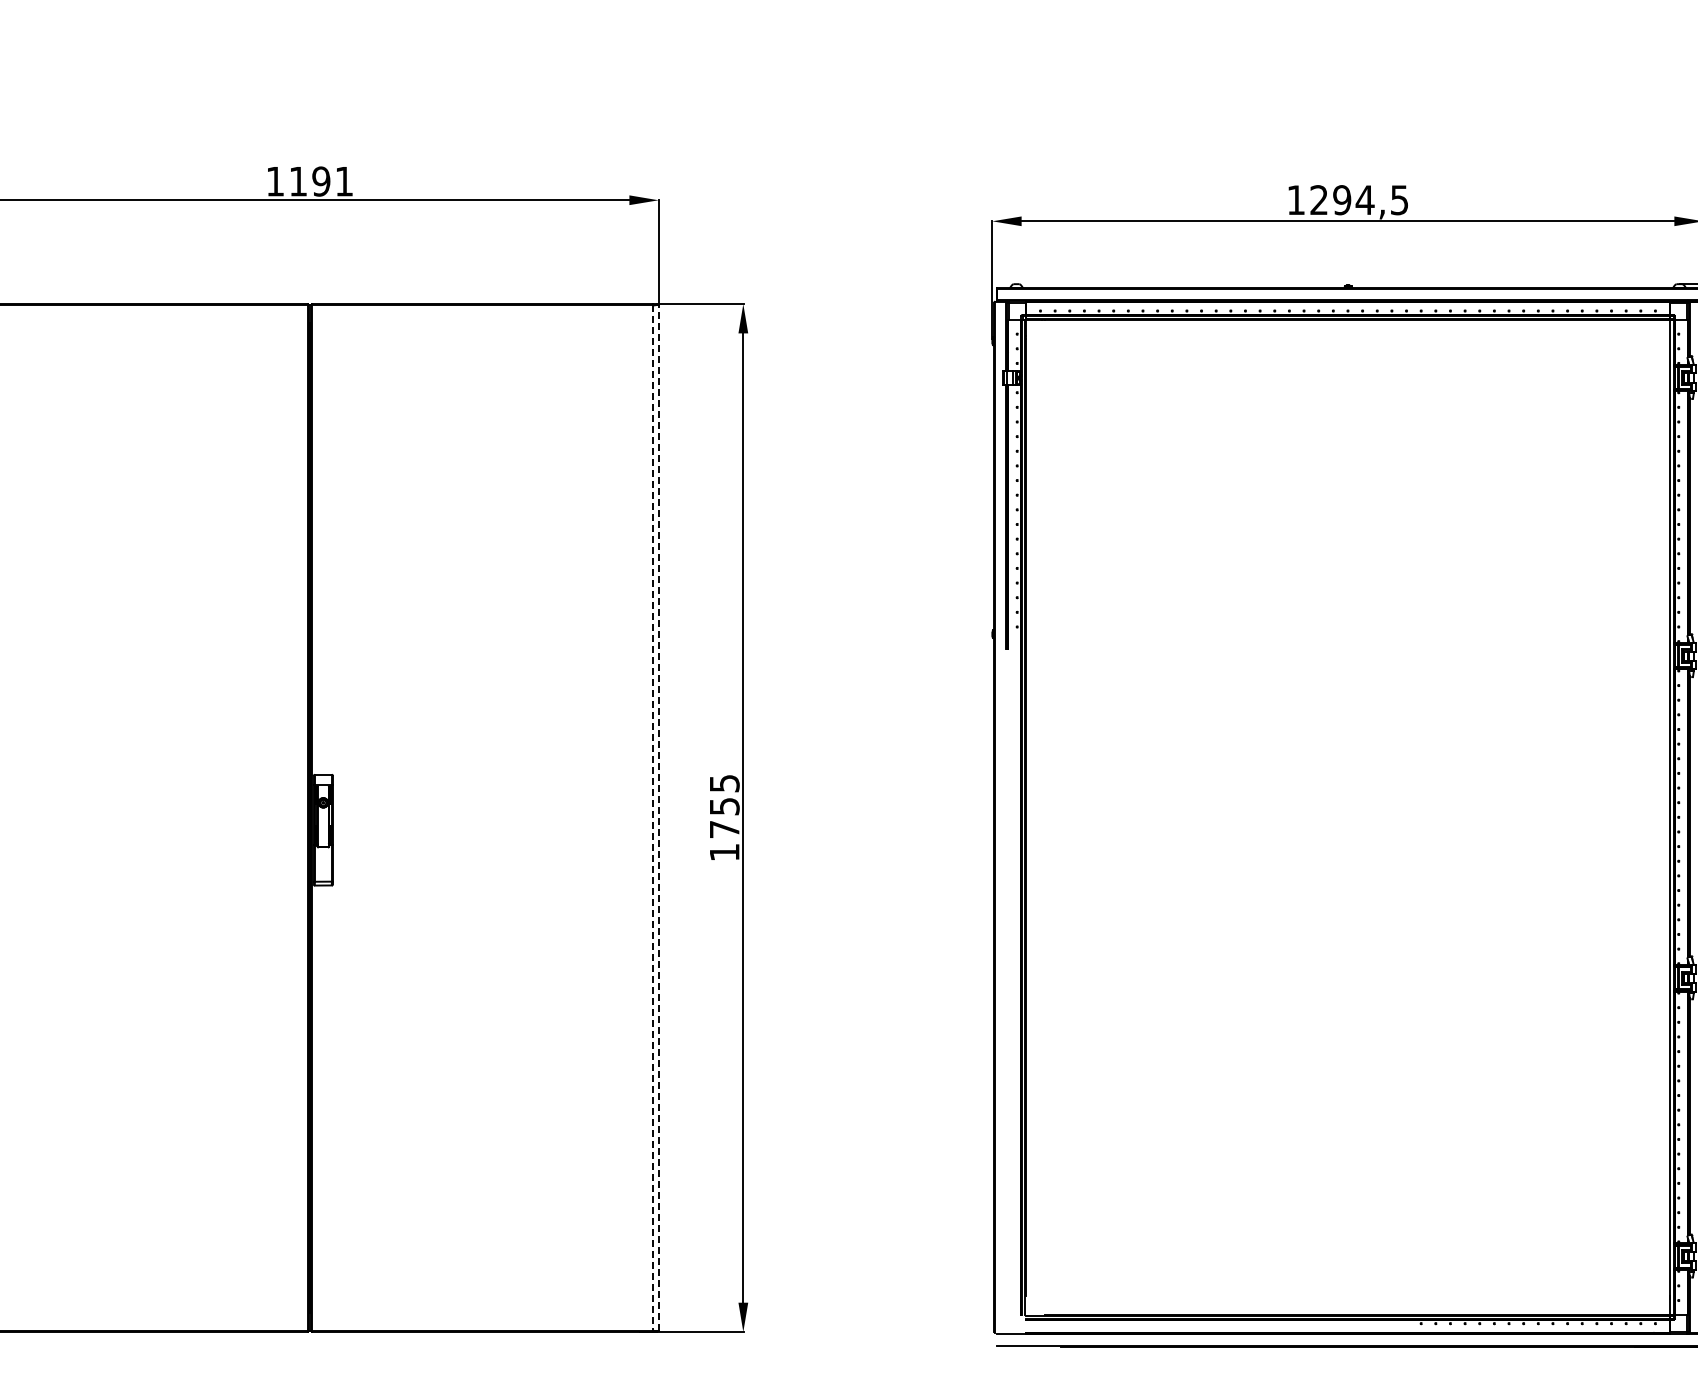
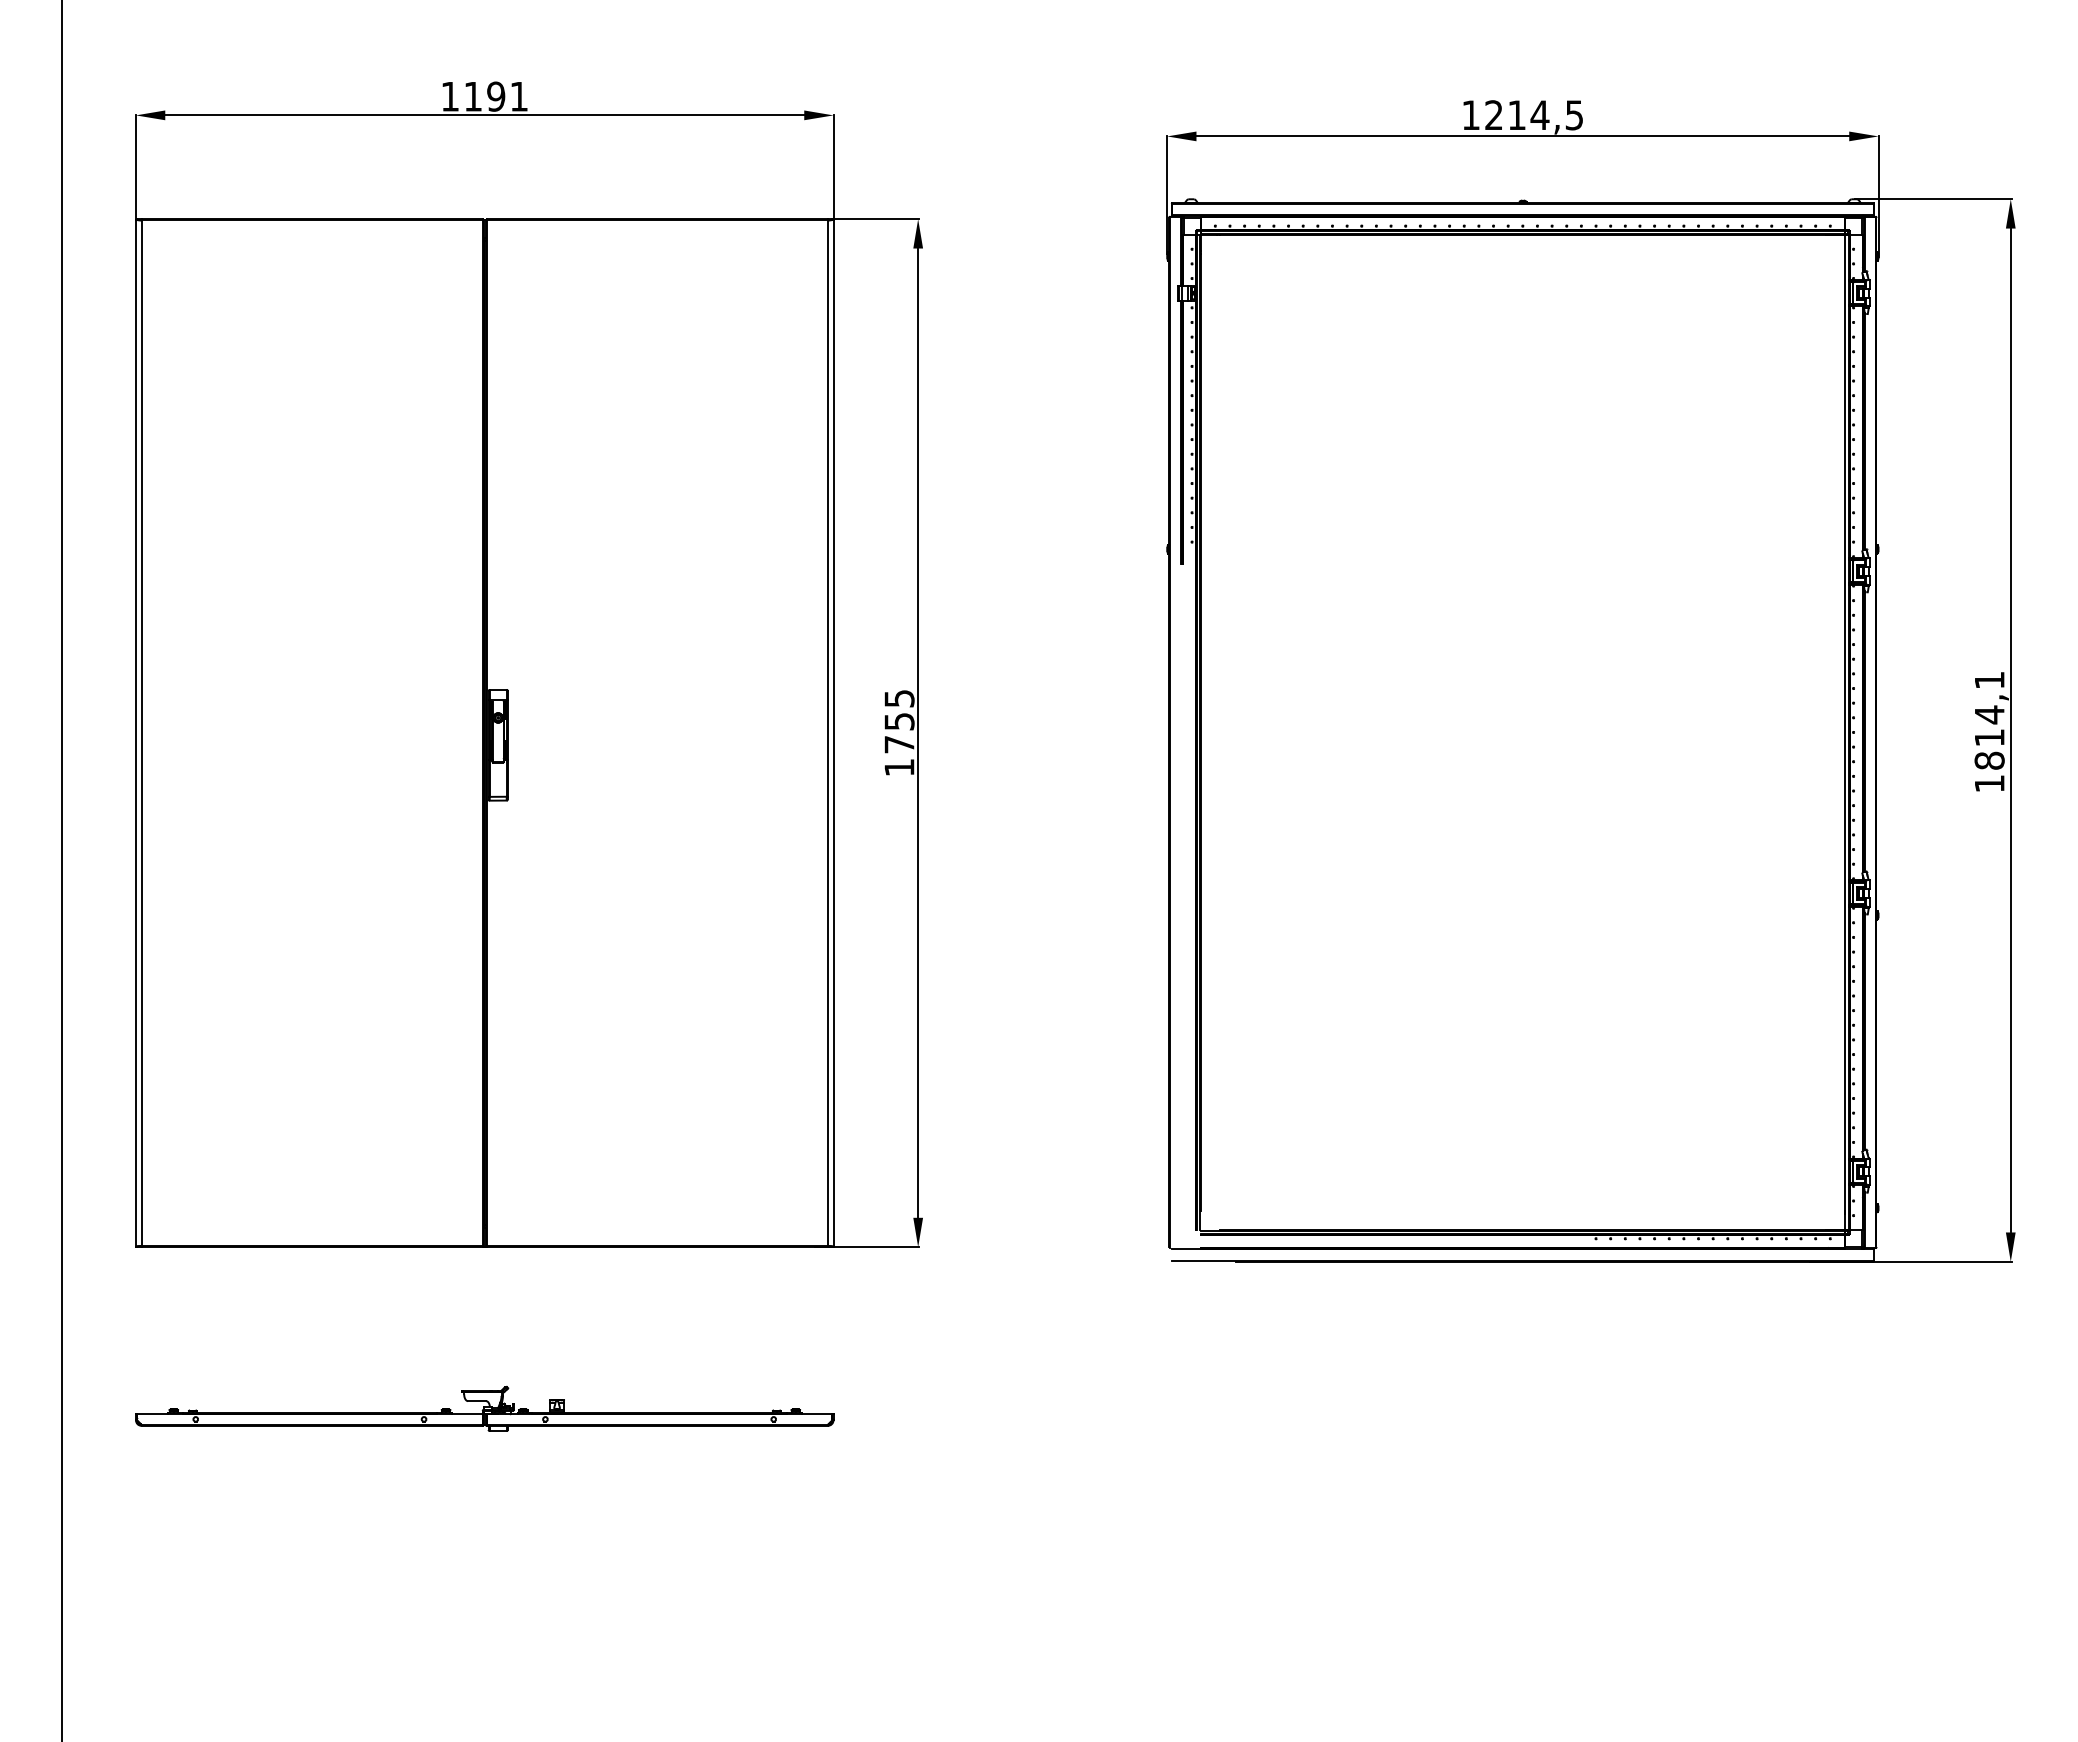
text: (1342, 200) -> (1517, 115), 1294,5 -> 1214,5
line: (658, 817) -> (833, 732), dashed -> solid
line: (652, 818) -> (827, 733), dashed -> solid

